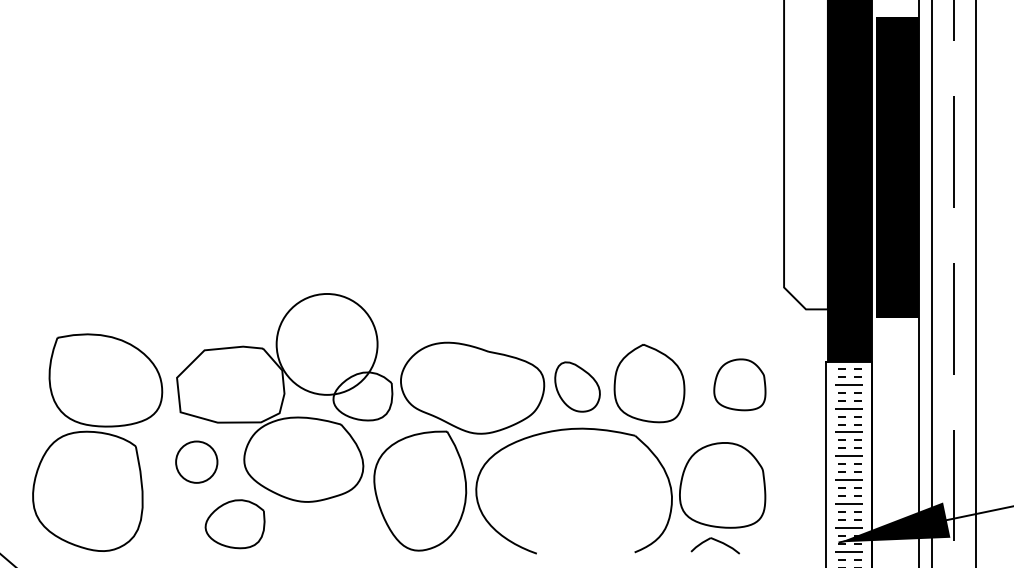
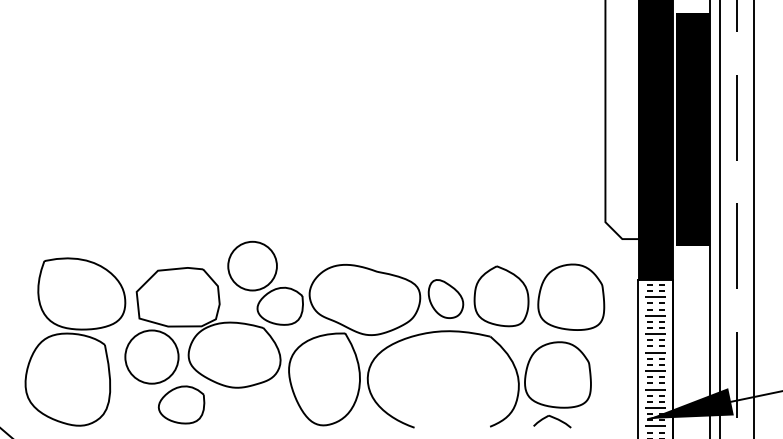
circle: (326, 343) -> (252, 265), size x0.62
part: (739, 384) -> (571, 297), size x1.67
circle: (196, 461) -> (151, 356), size x1.67

